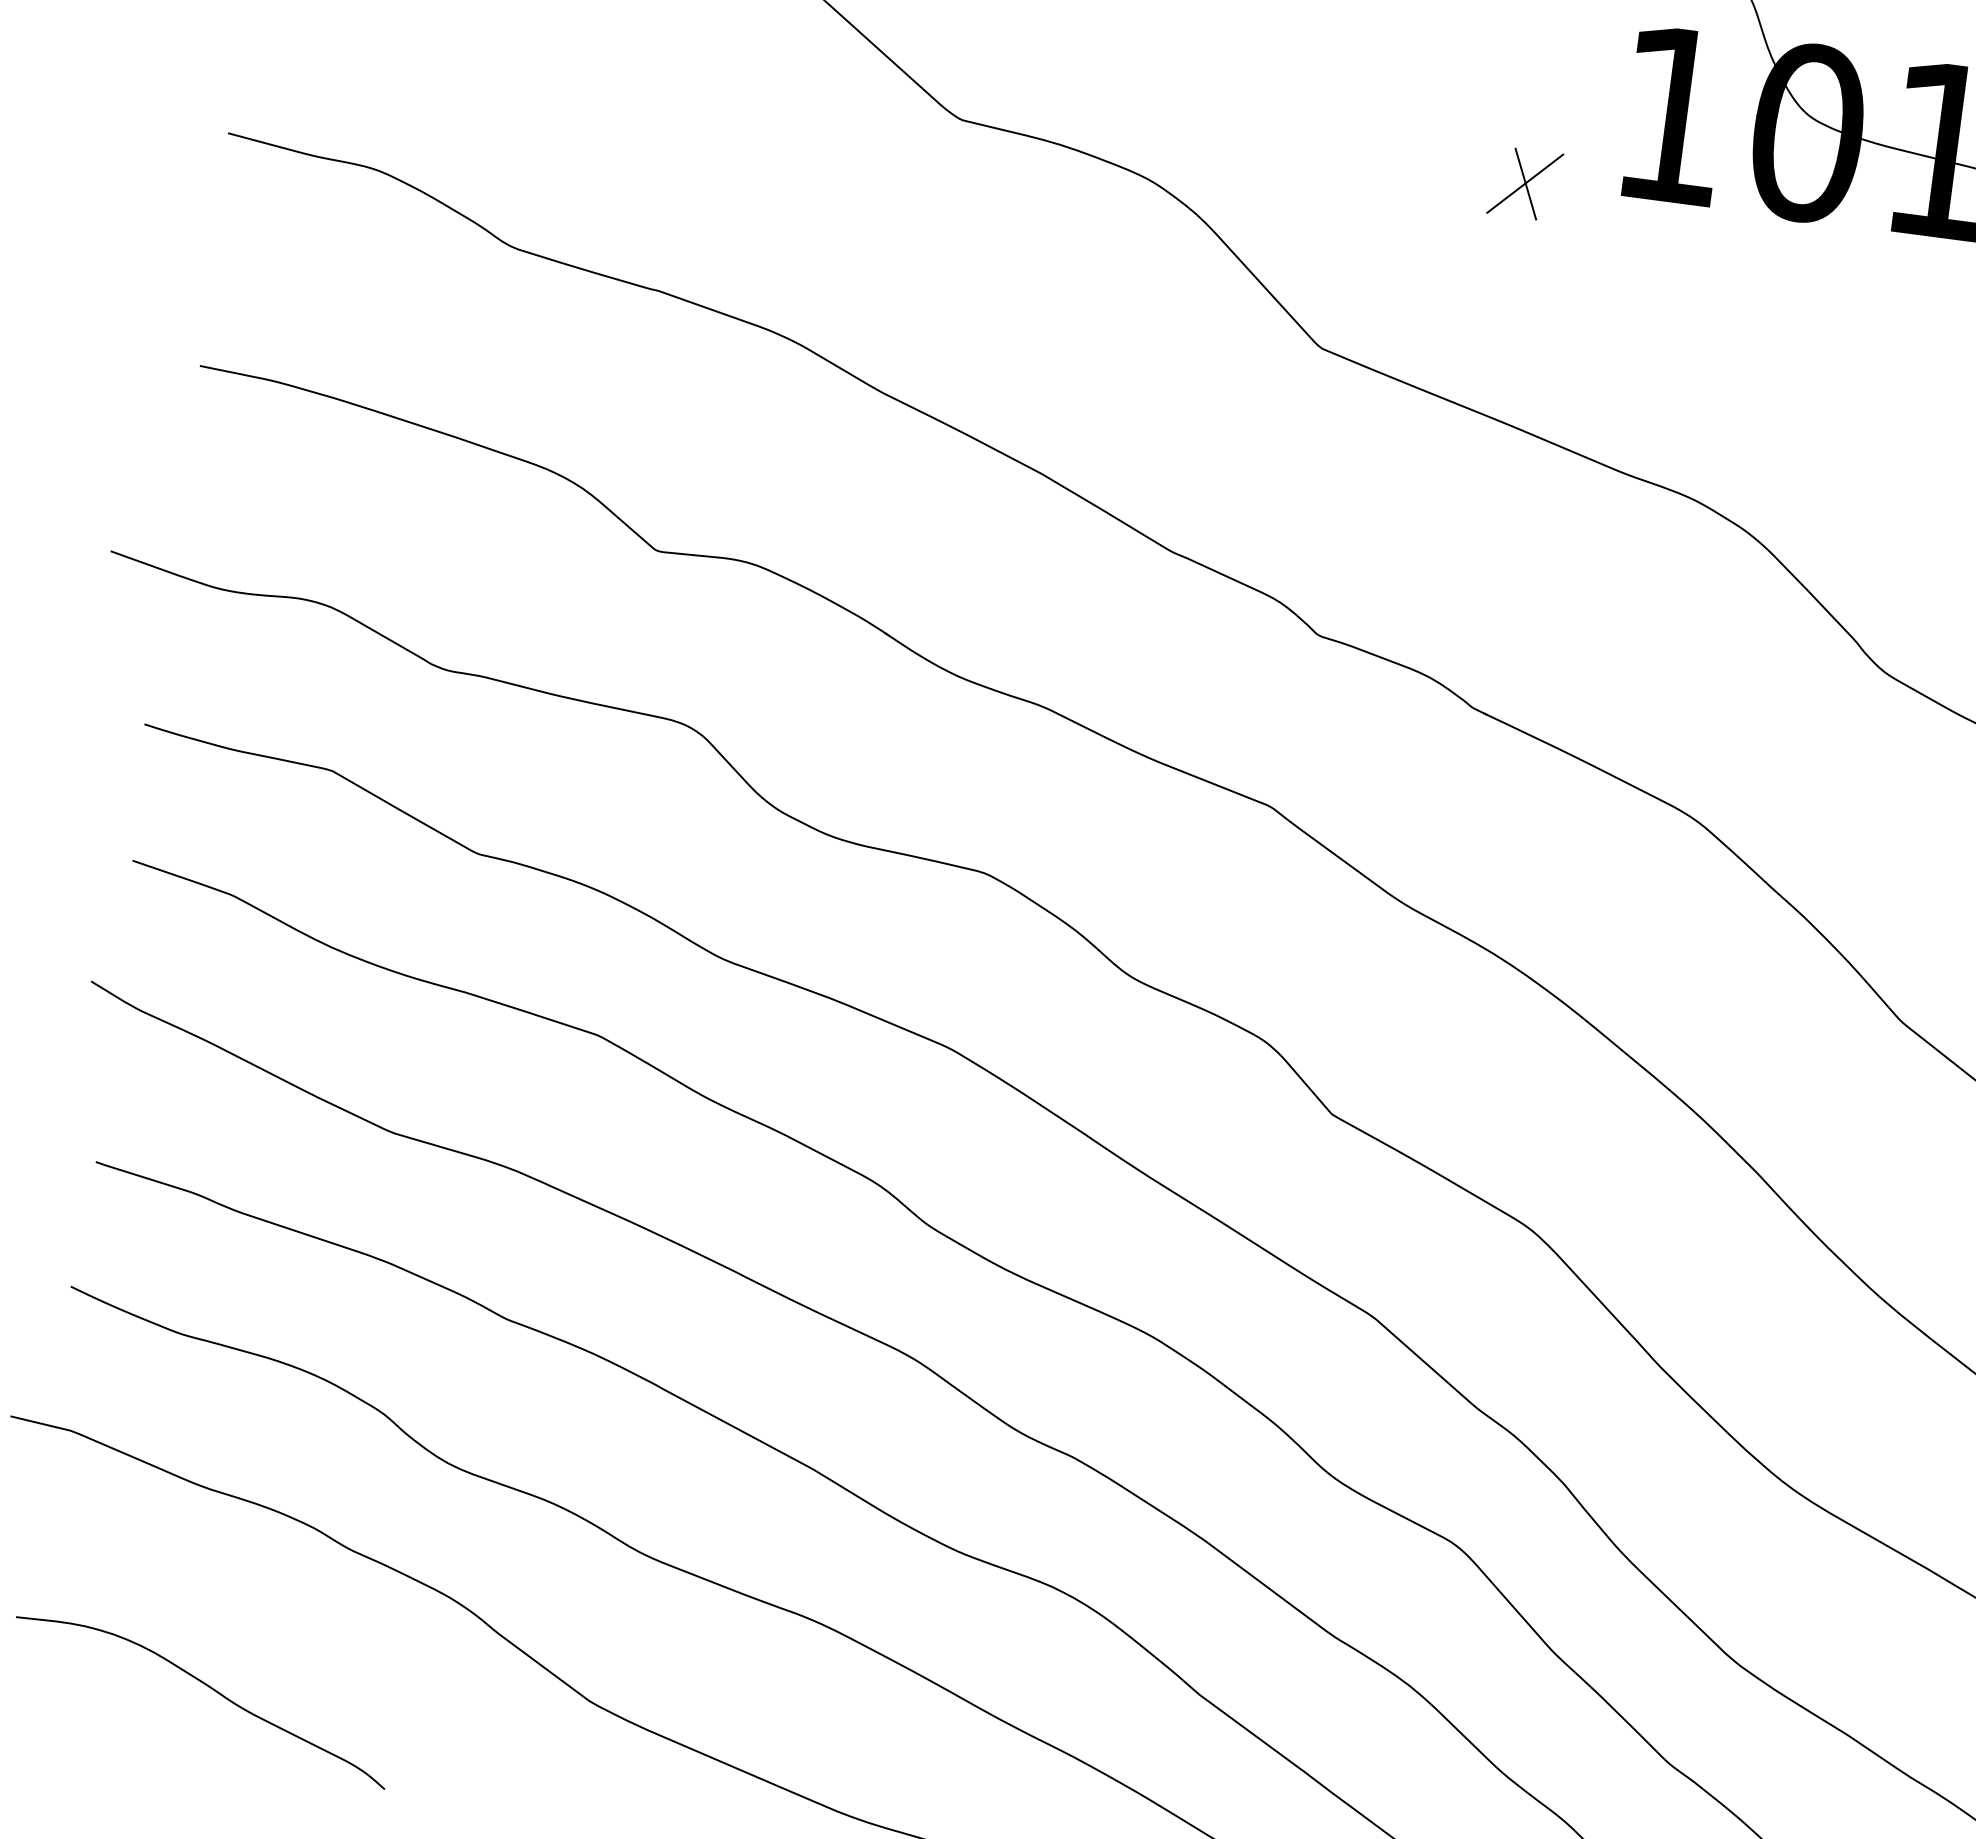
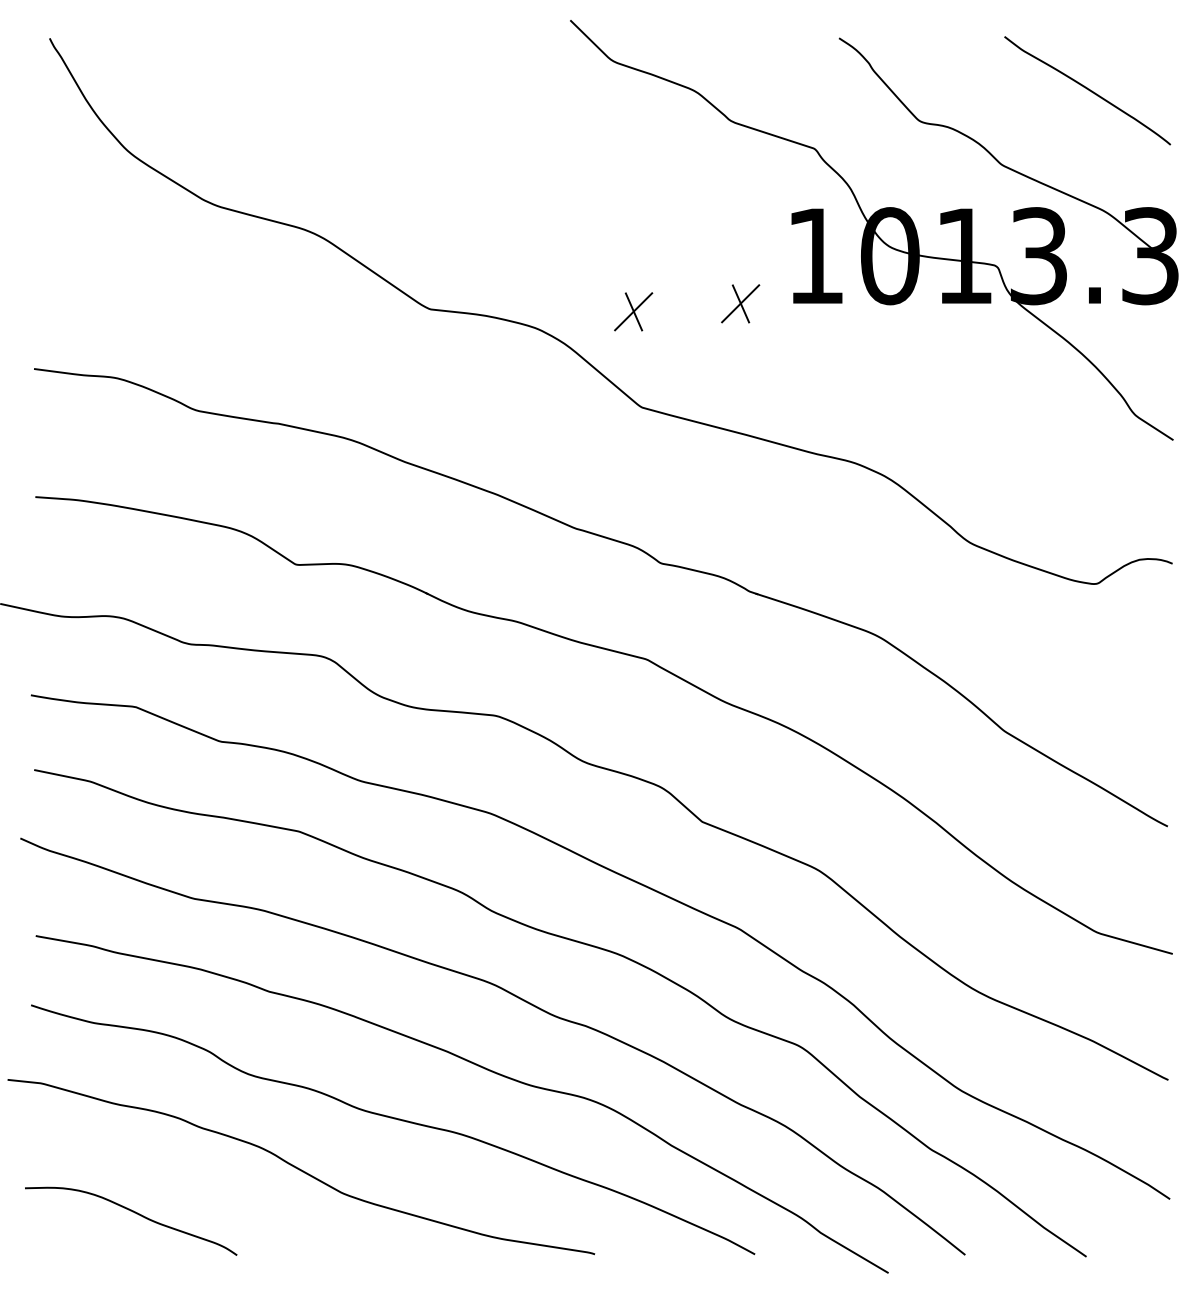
part: (1329, 172) -> (633, 311), added

